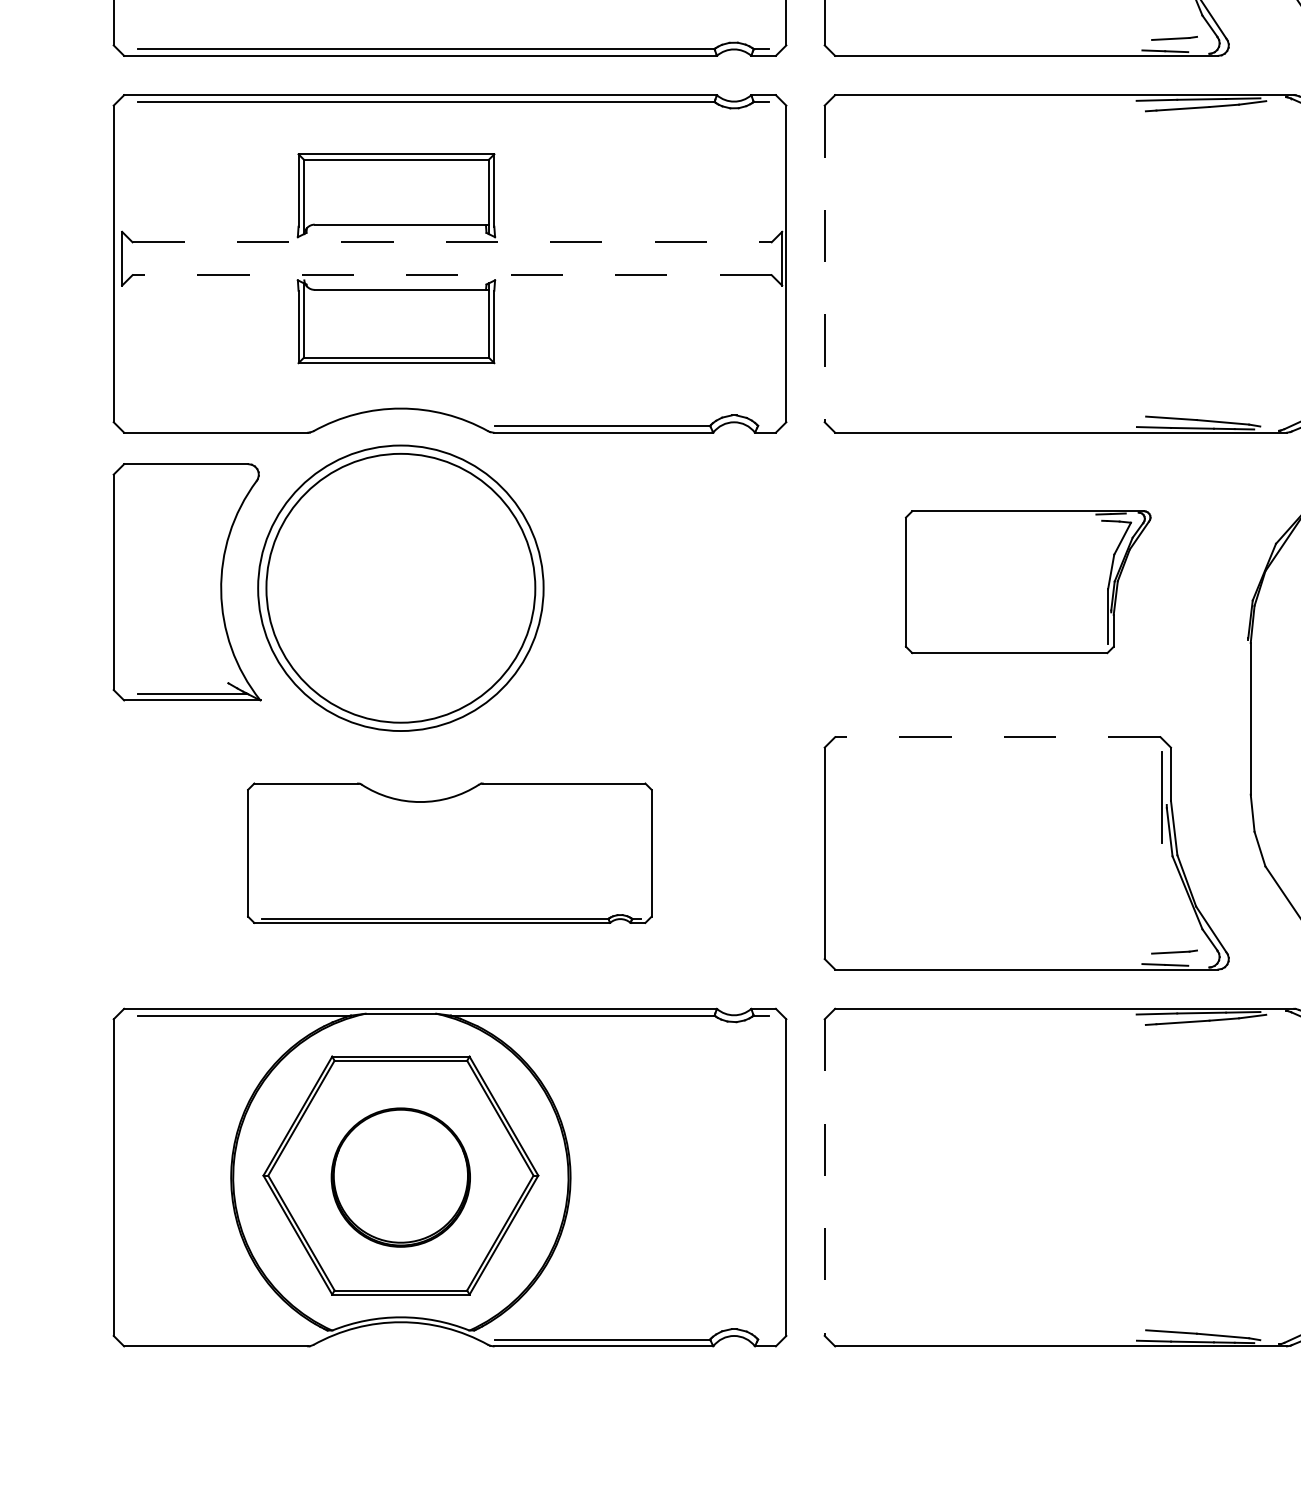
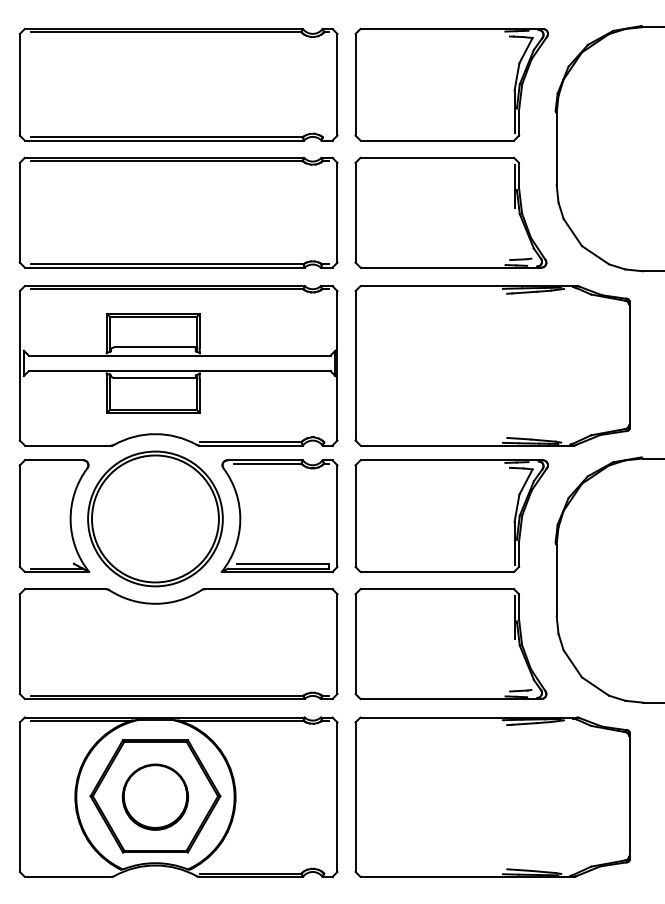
line: (451, 242) -> (179, 355), dashed -> solid
line: (824, 263) -> (355, 365), dashed -> solid
line: (451, 275) -> (179, 371), dashed -> solid
part: (663, 580) -> (279, 515), added
part: (1027, 580) -> (451, 515), size x1.67
line: (998, 737) -> (437, 589), dashed -> solid
part: (449, 852) -> (178, 643), size x1.67
line: (824, 1178) -> (355, 797), dashed -> solid

